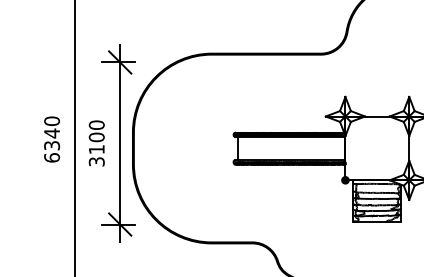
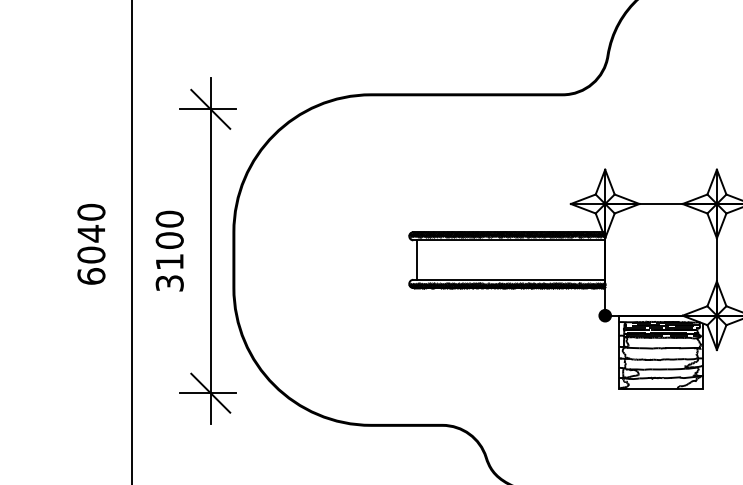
text: (52, 145) -> (92, 254), 6340 -> 6040
hatch: (378, 188) -> (663, 330), added

